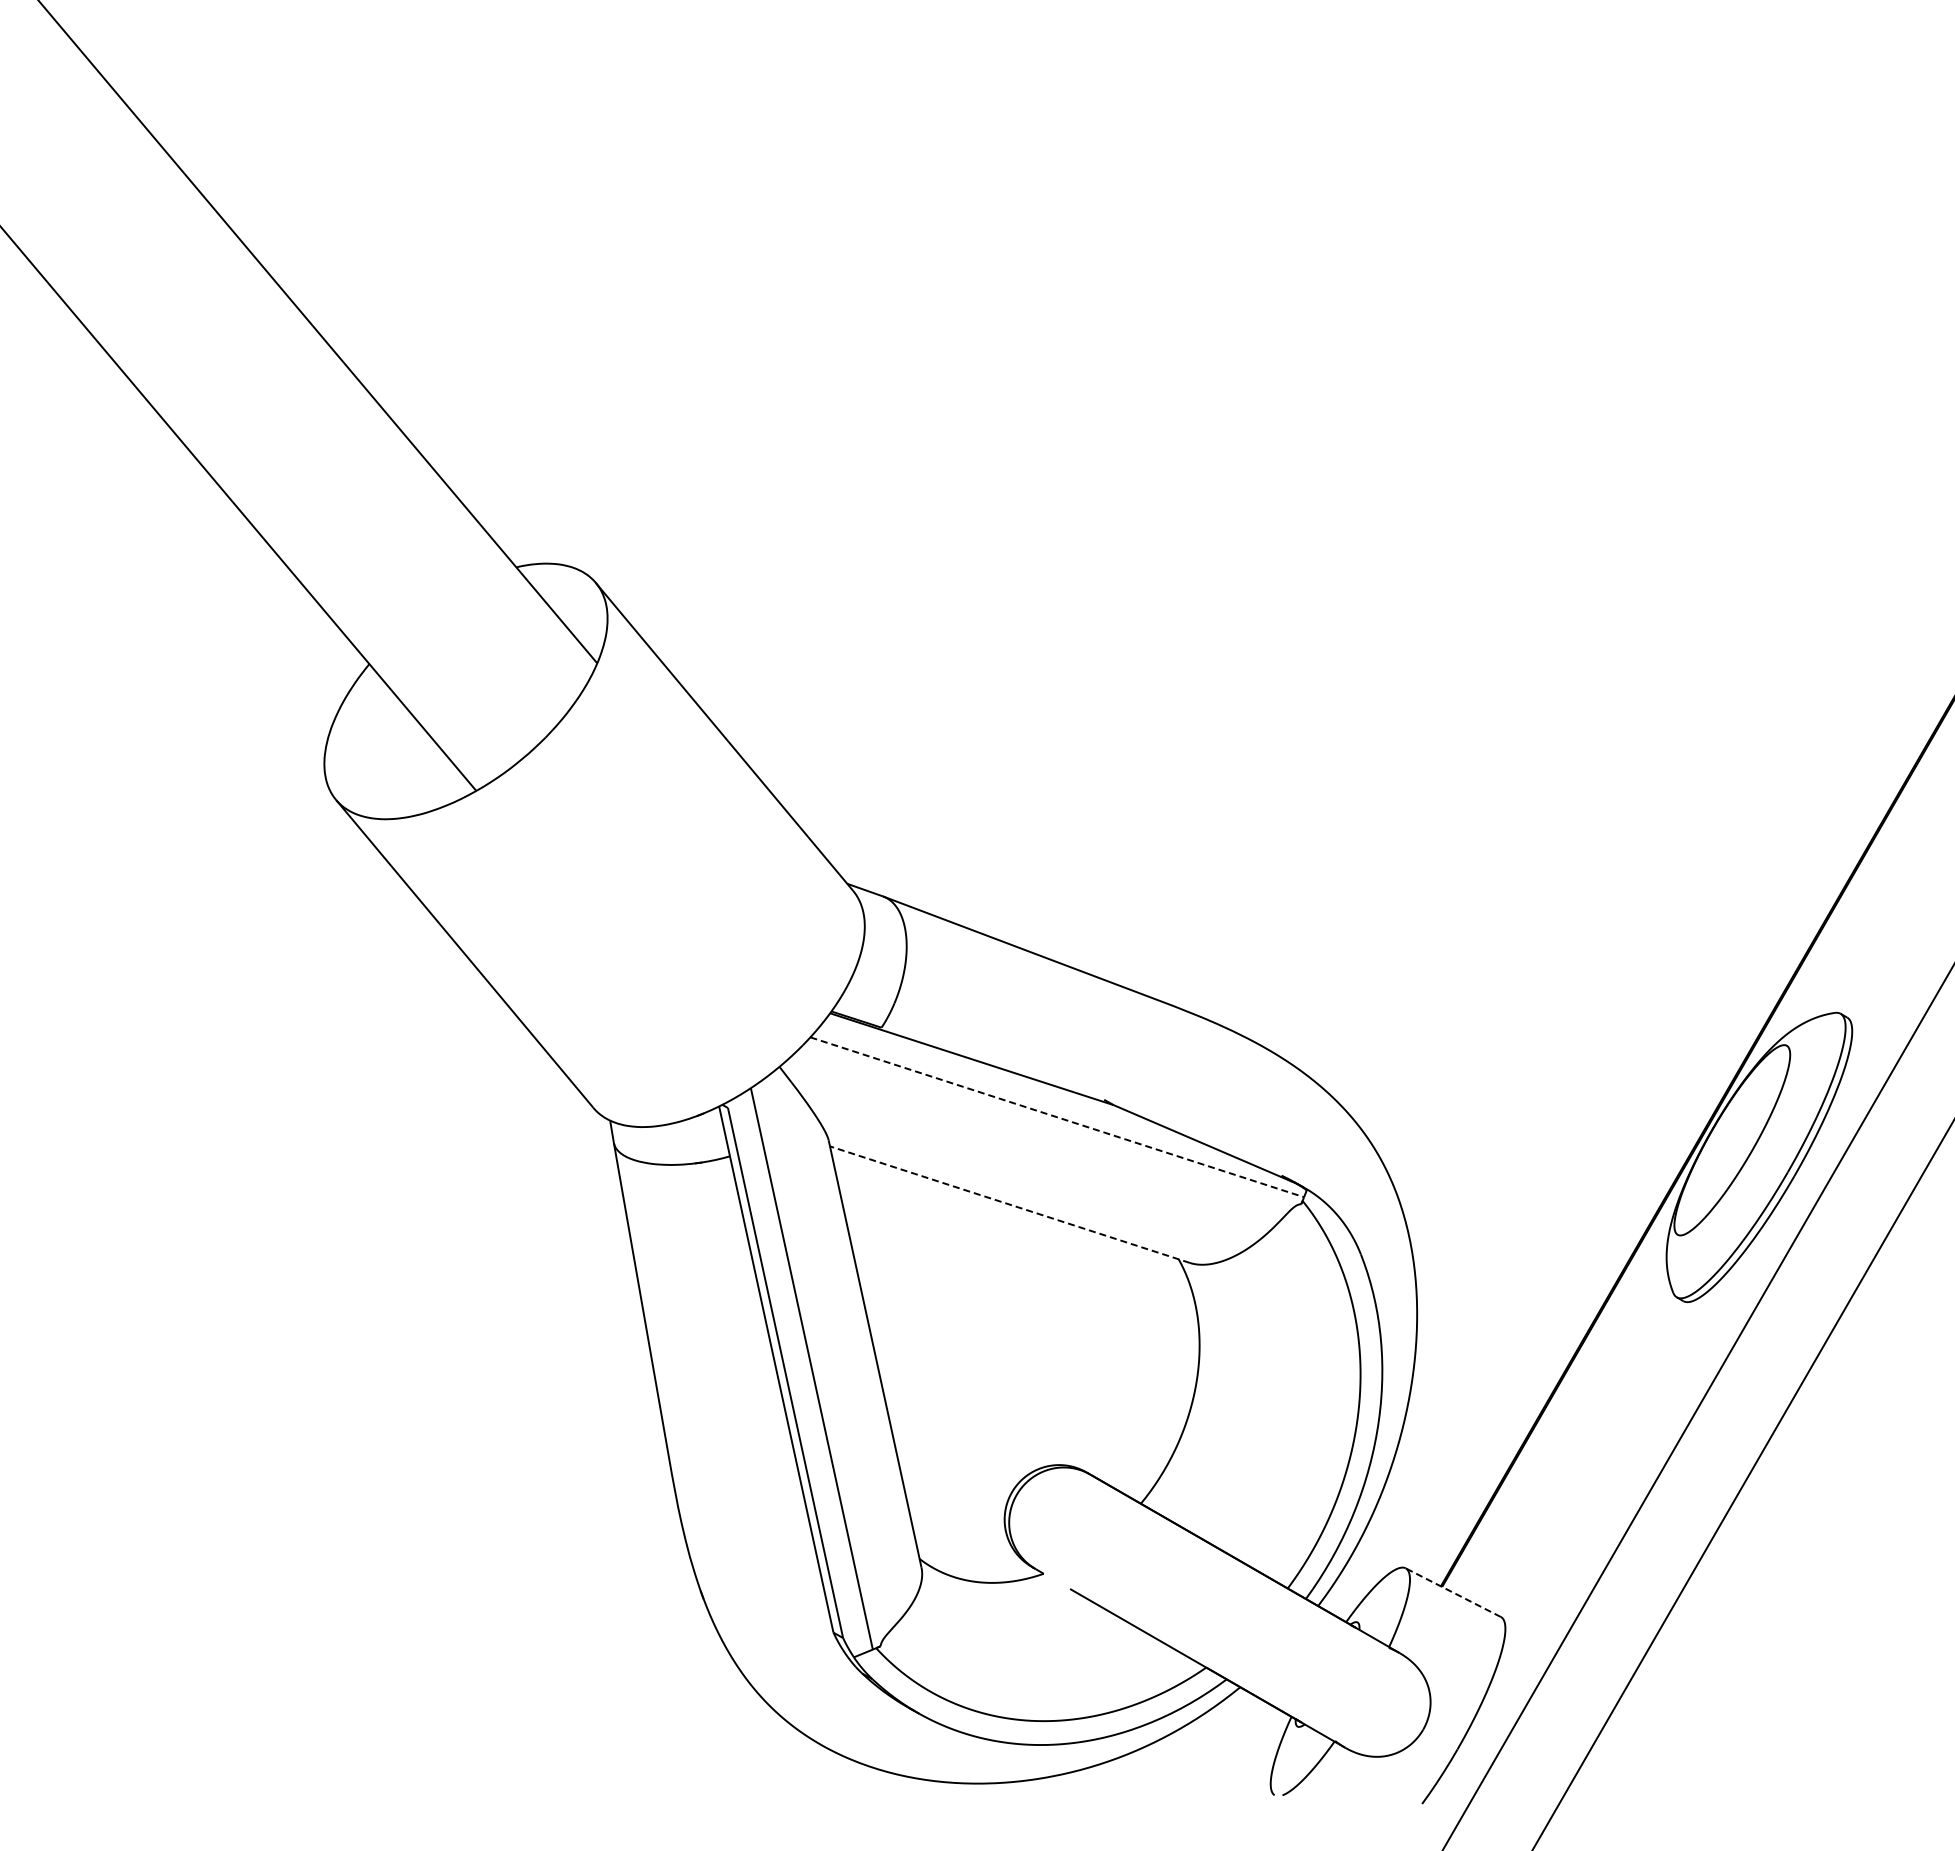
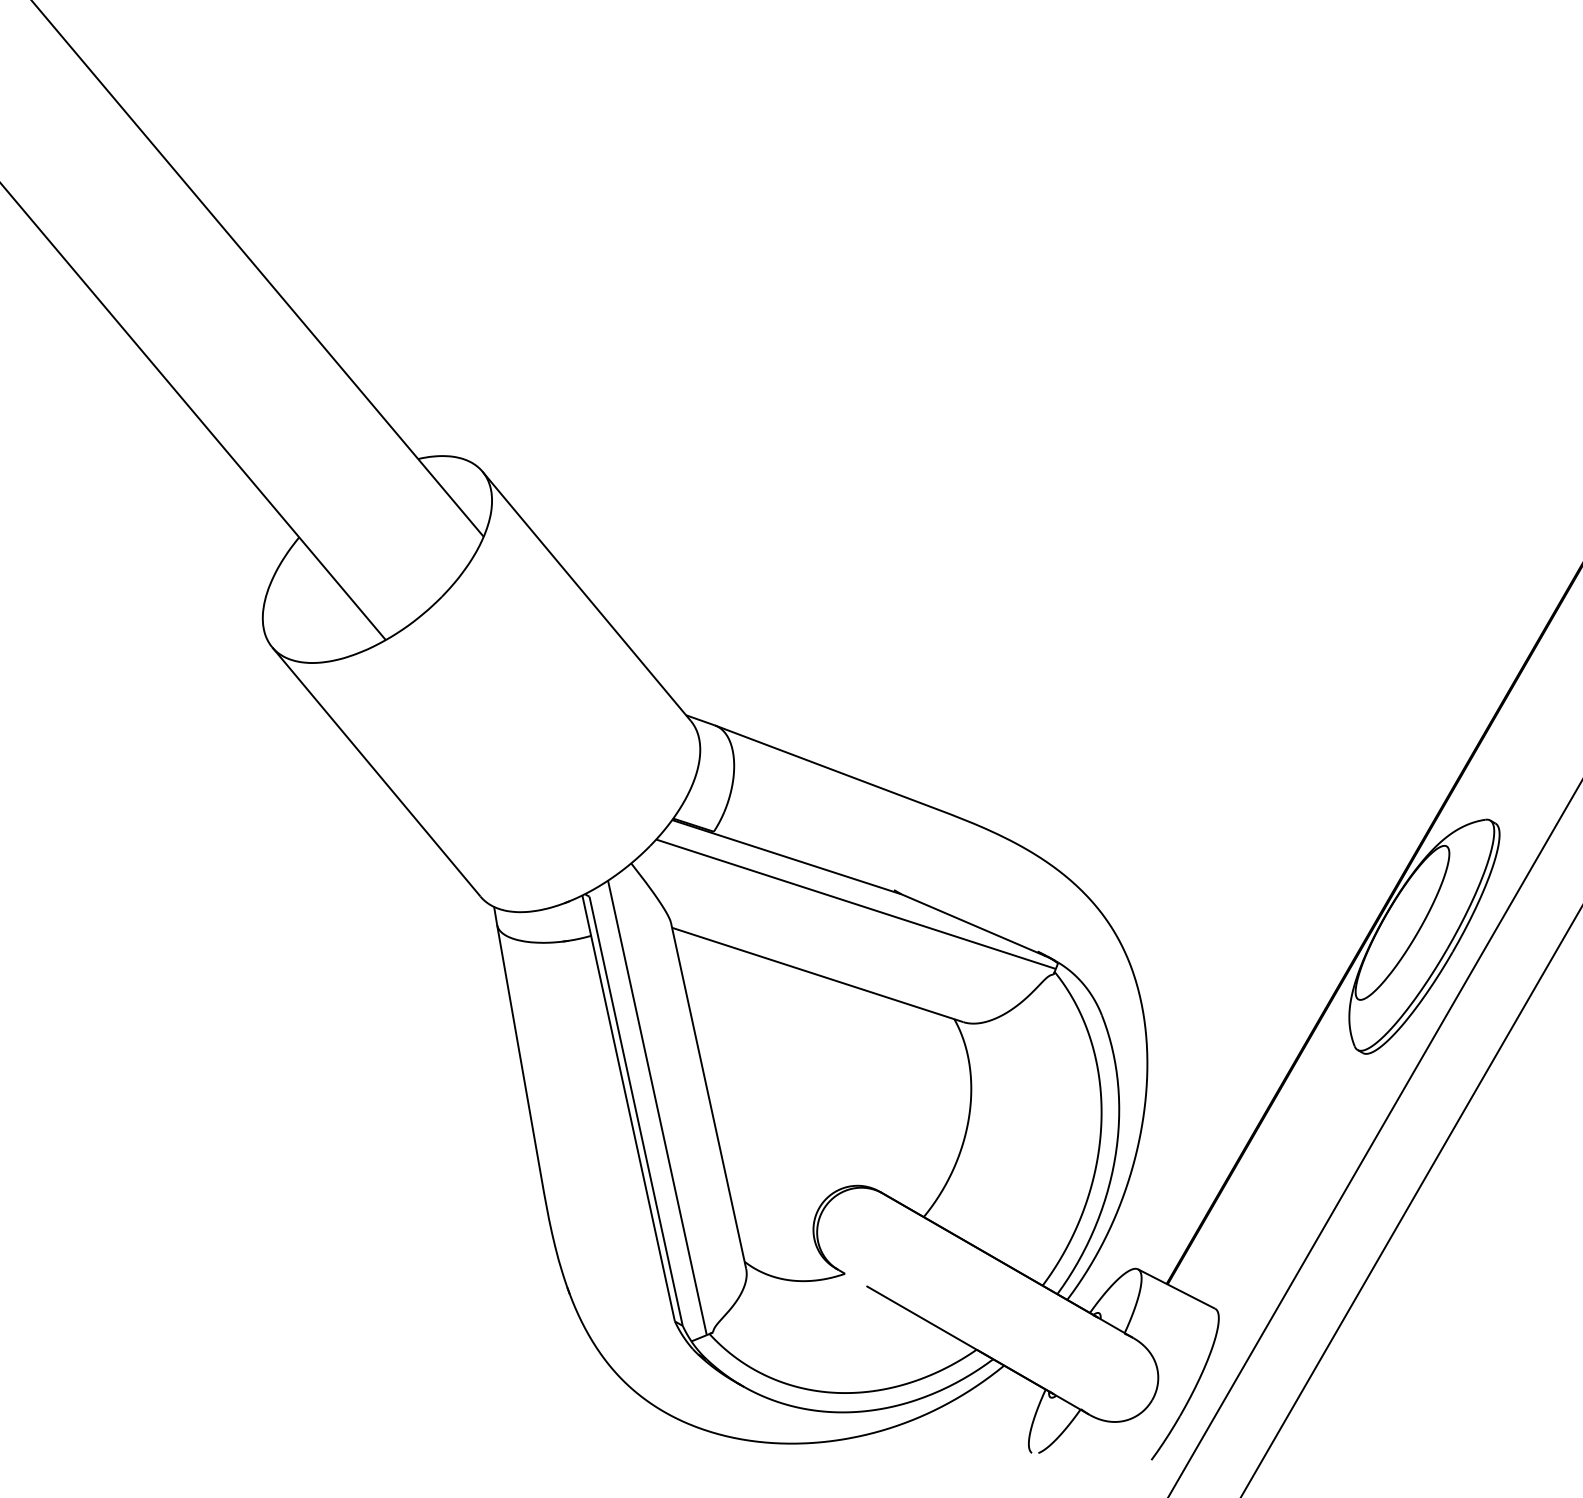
line: (1057, 1117) -> (856, 904), dashed -> solid
line: (1009, 1204) -> (817, 974), dashed -> solid
line: (1452, 1592) -> (1176, 1288), dashed -> solid

